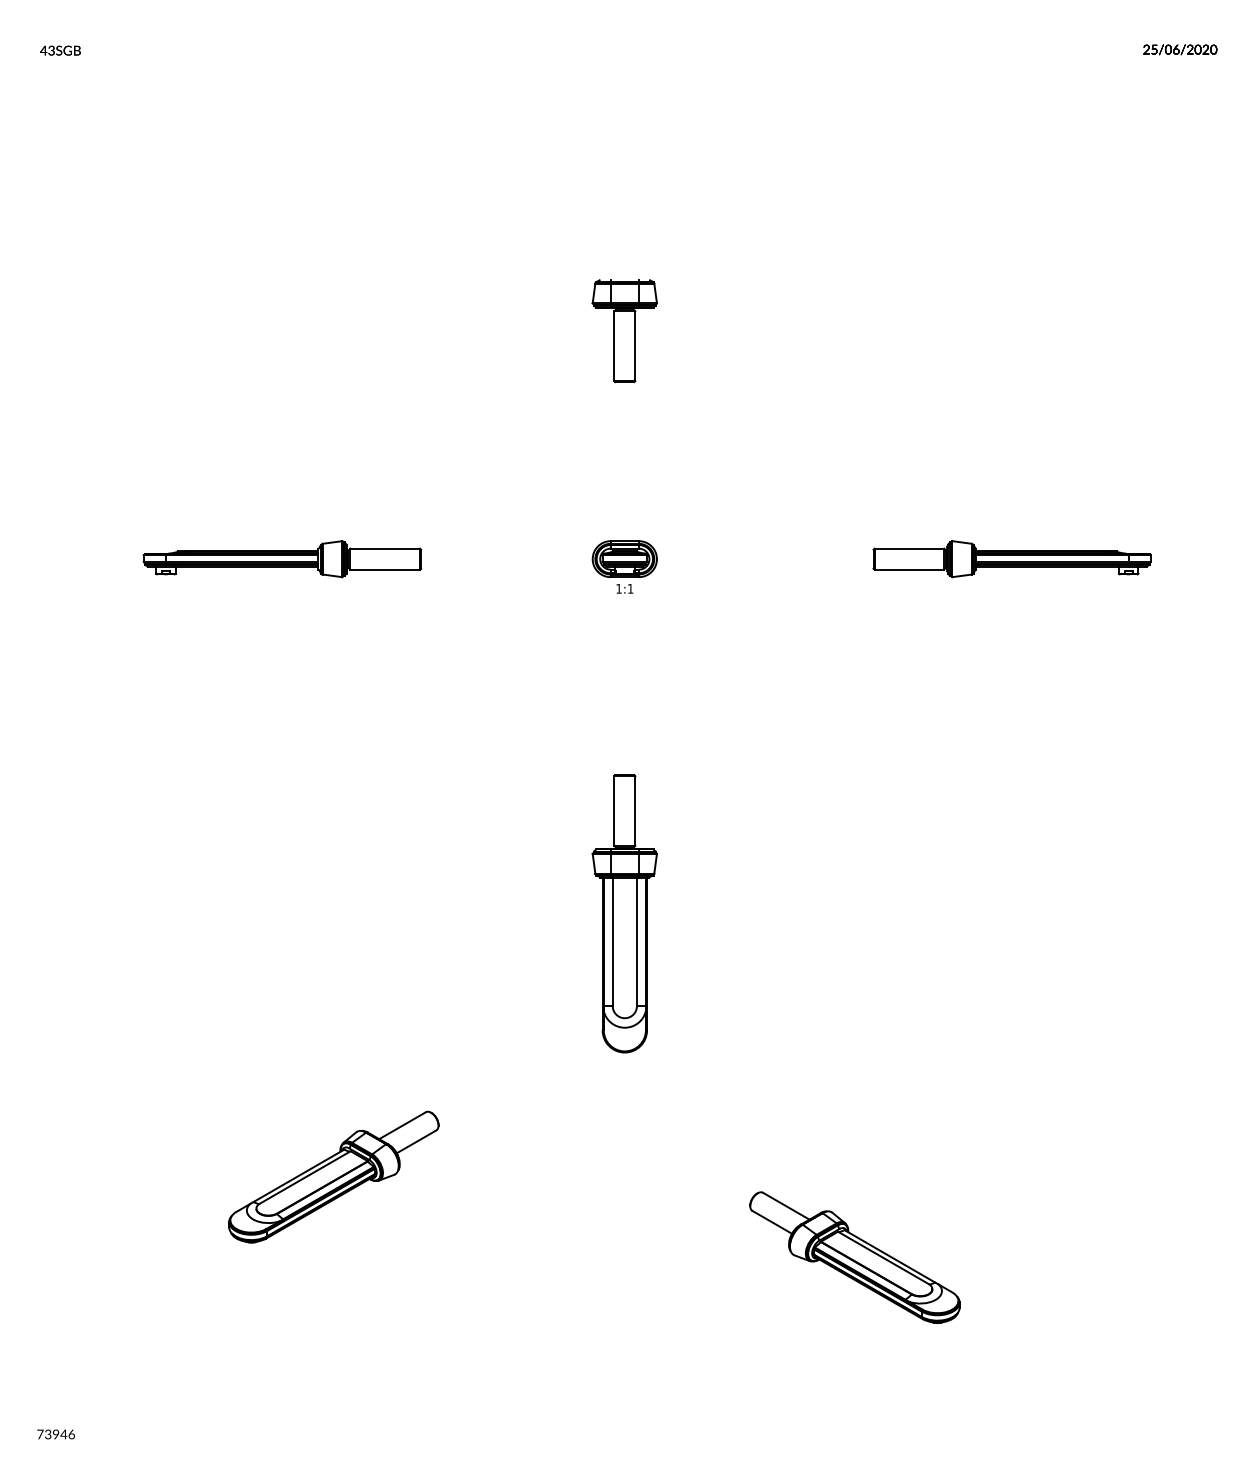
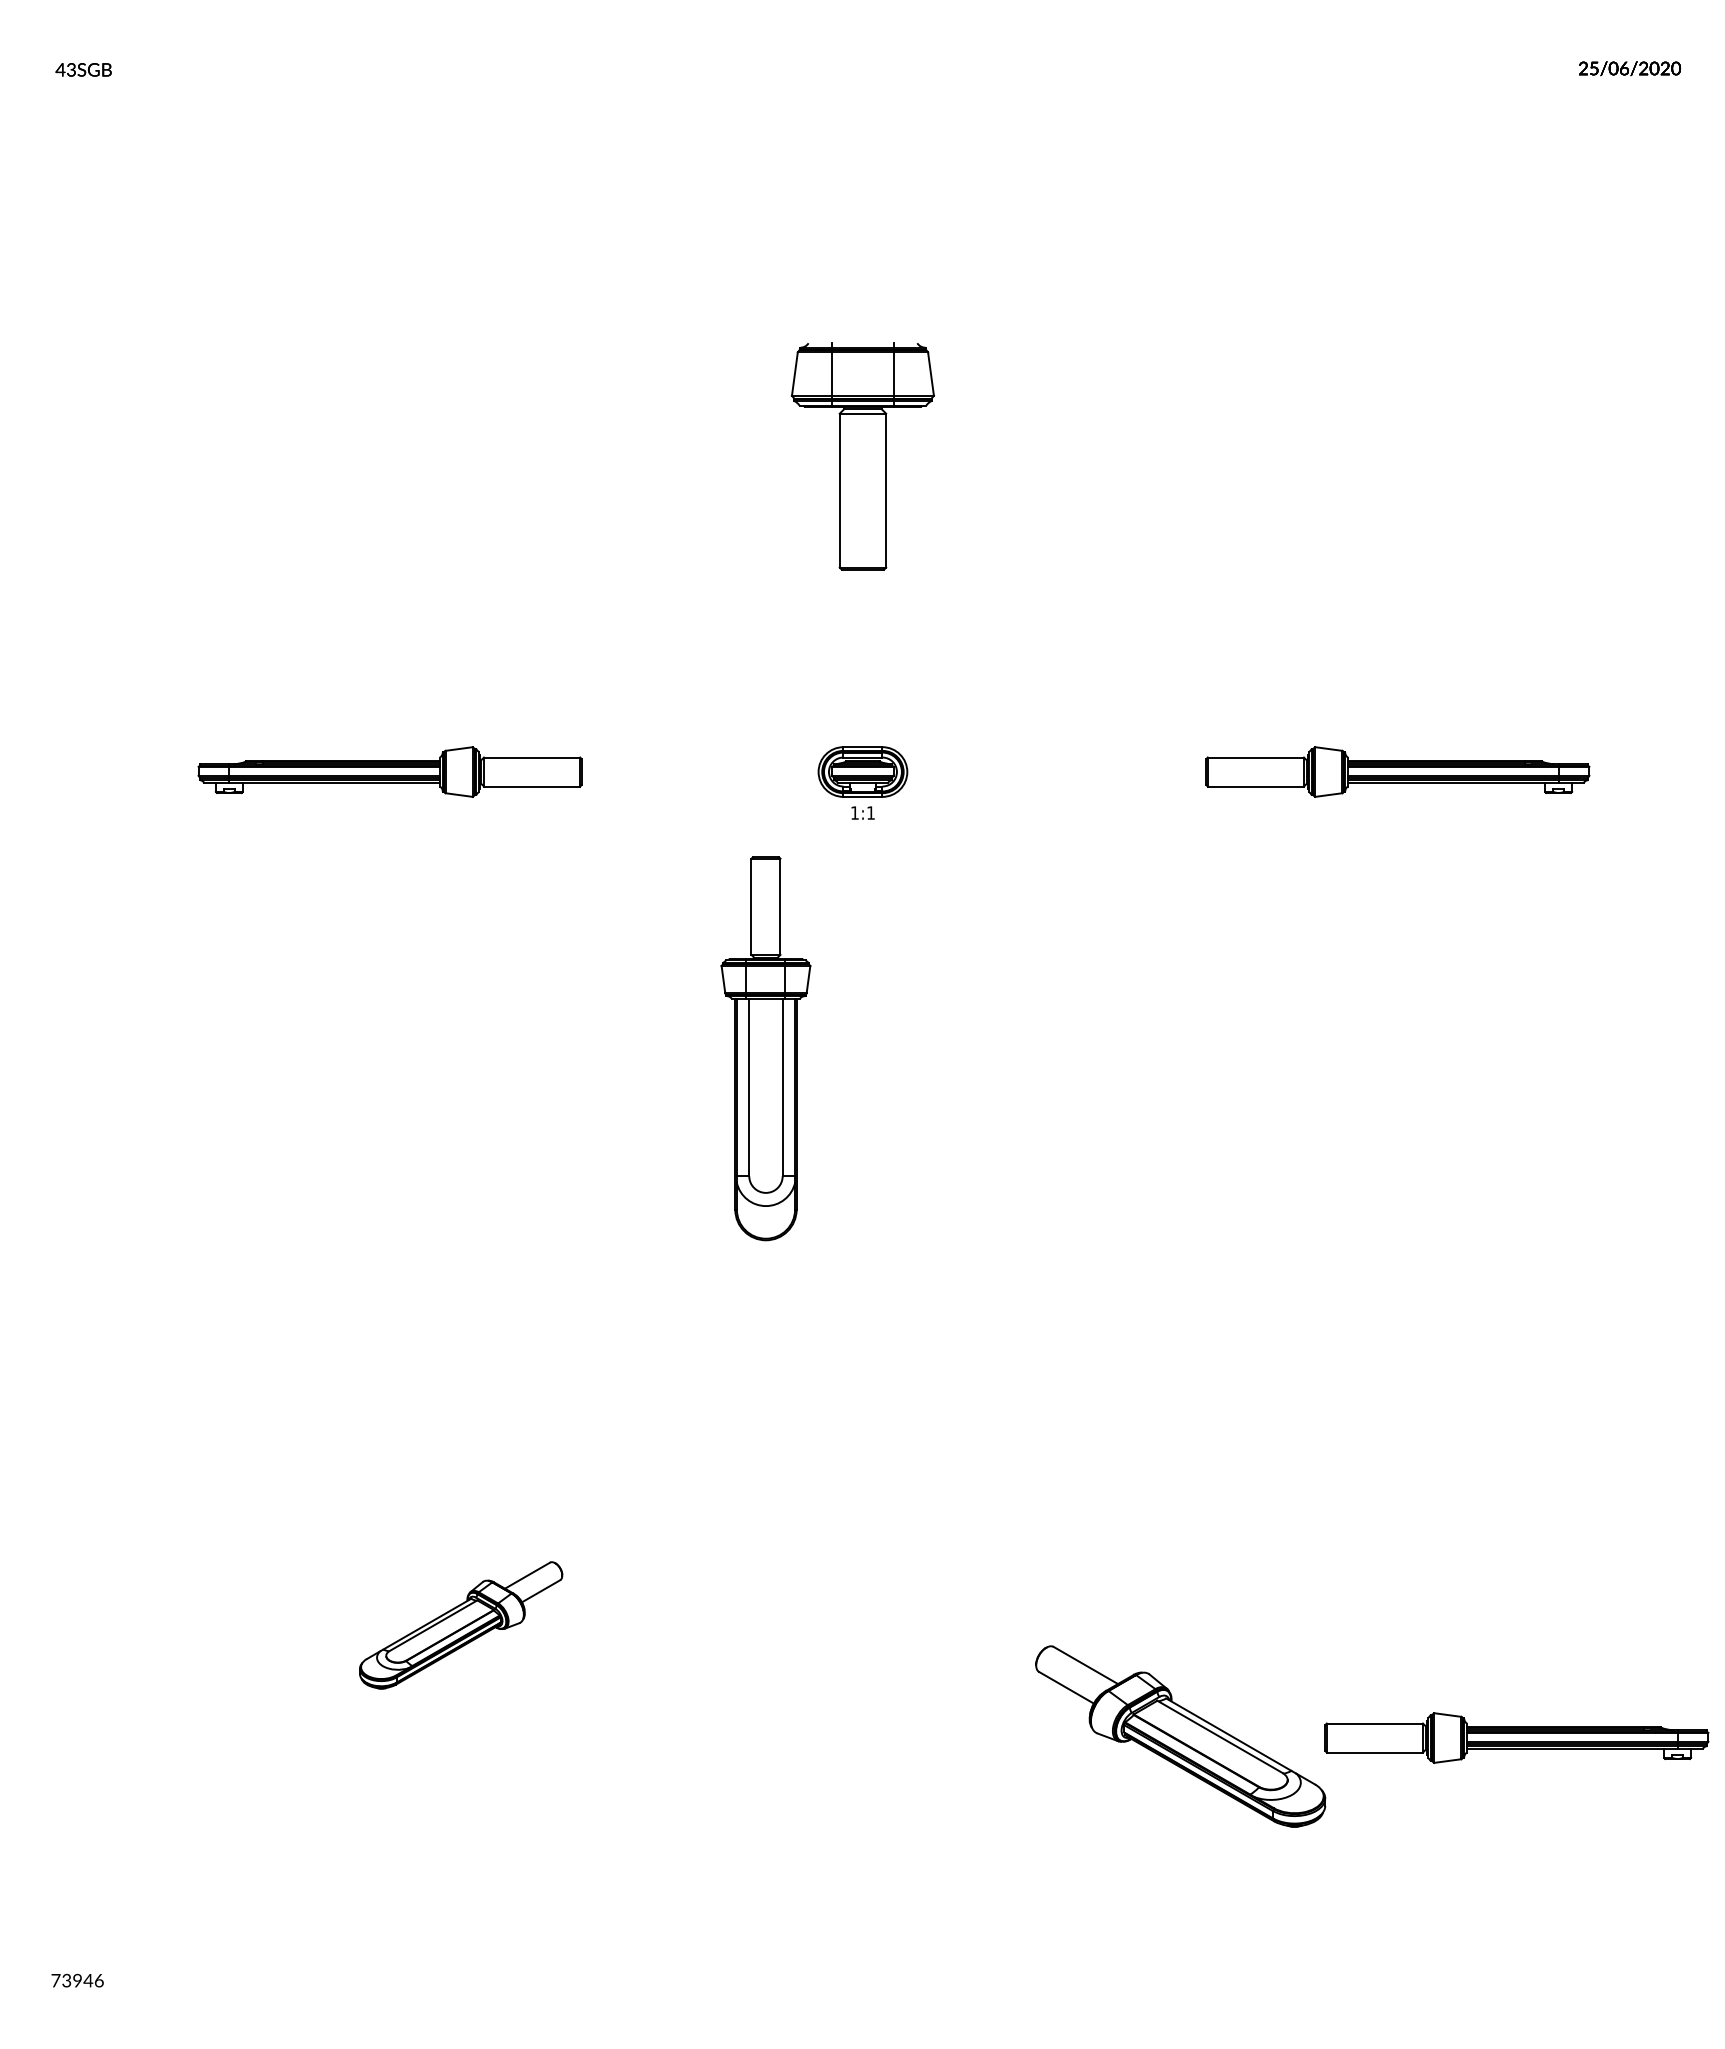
part: (624, 330) -> (862, 456), size x1.6
part: (624, 913) -> (765, 1048), moved
part: (333, 1177) -> (460, 1625), size x0.7
part: (1098, 1258) -> (1516, 1737), added

